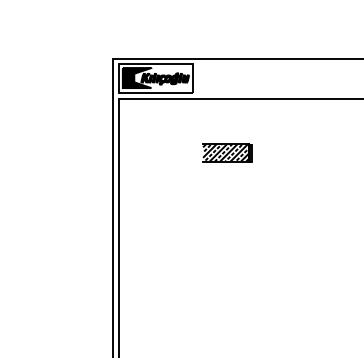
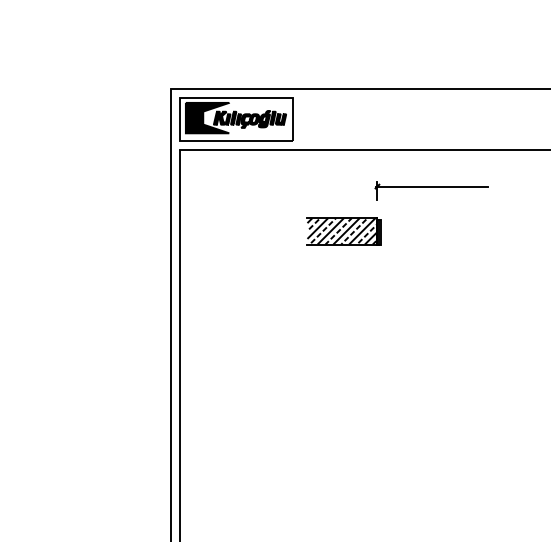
part: (284, 125) -> (430, 189), added

